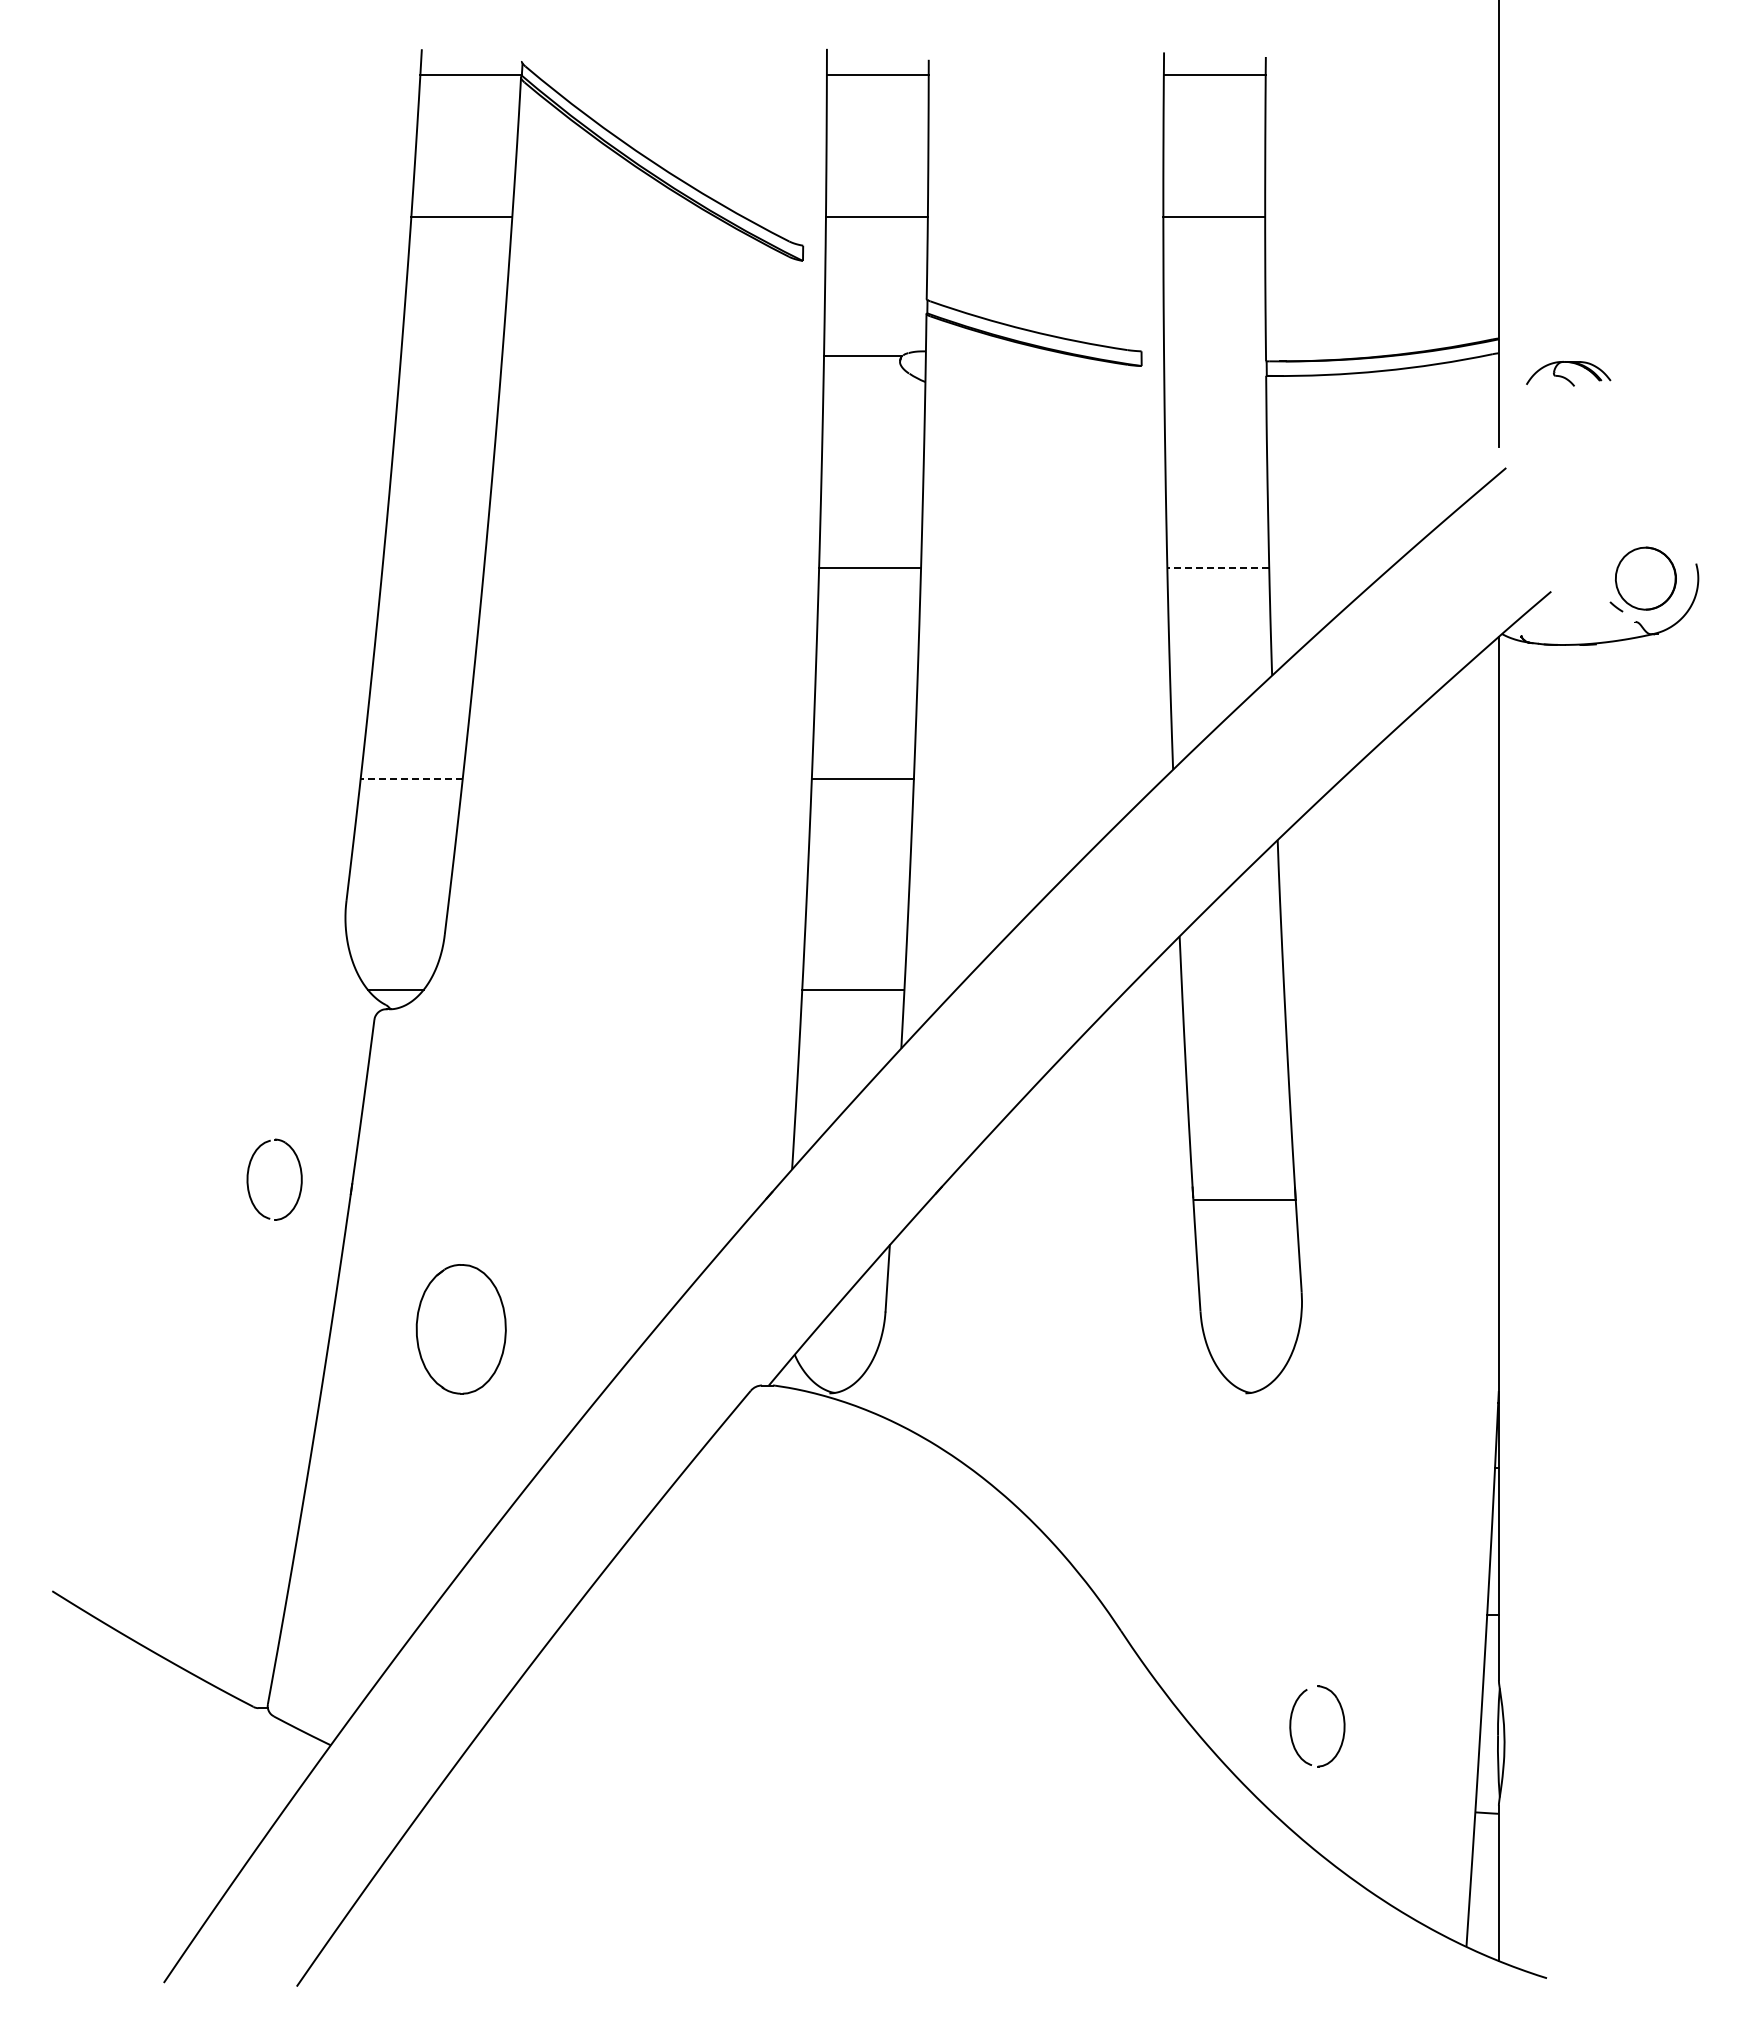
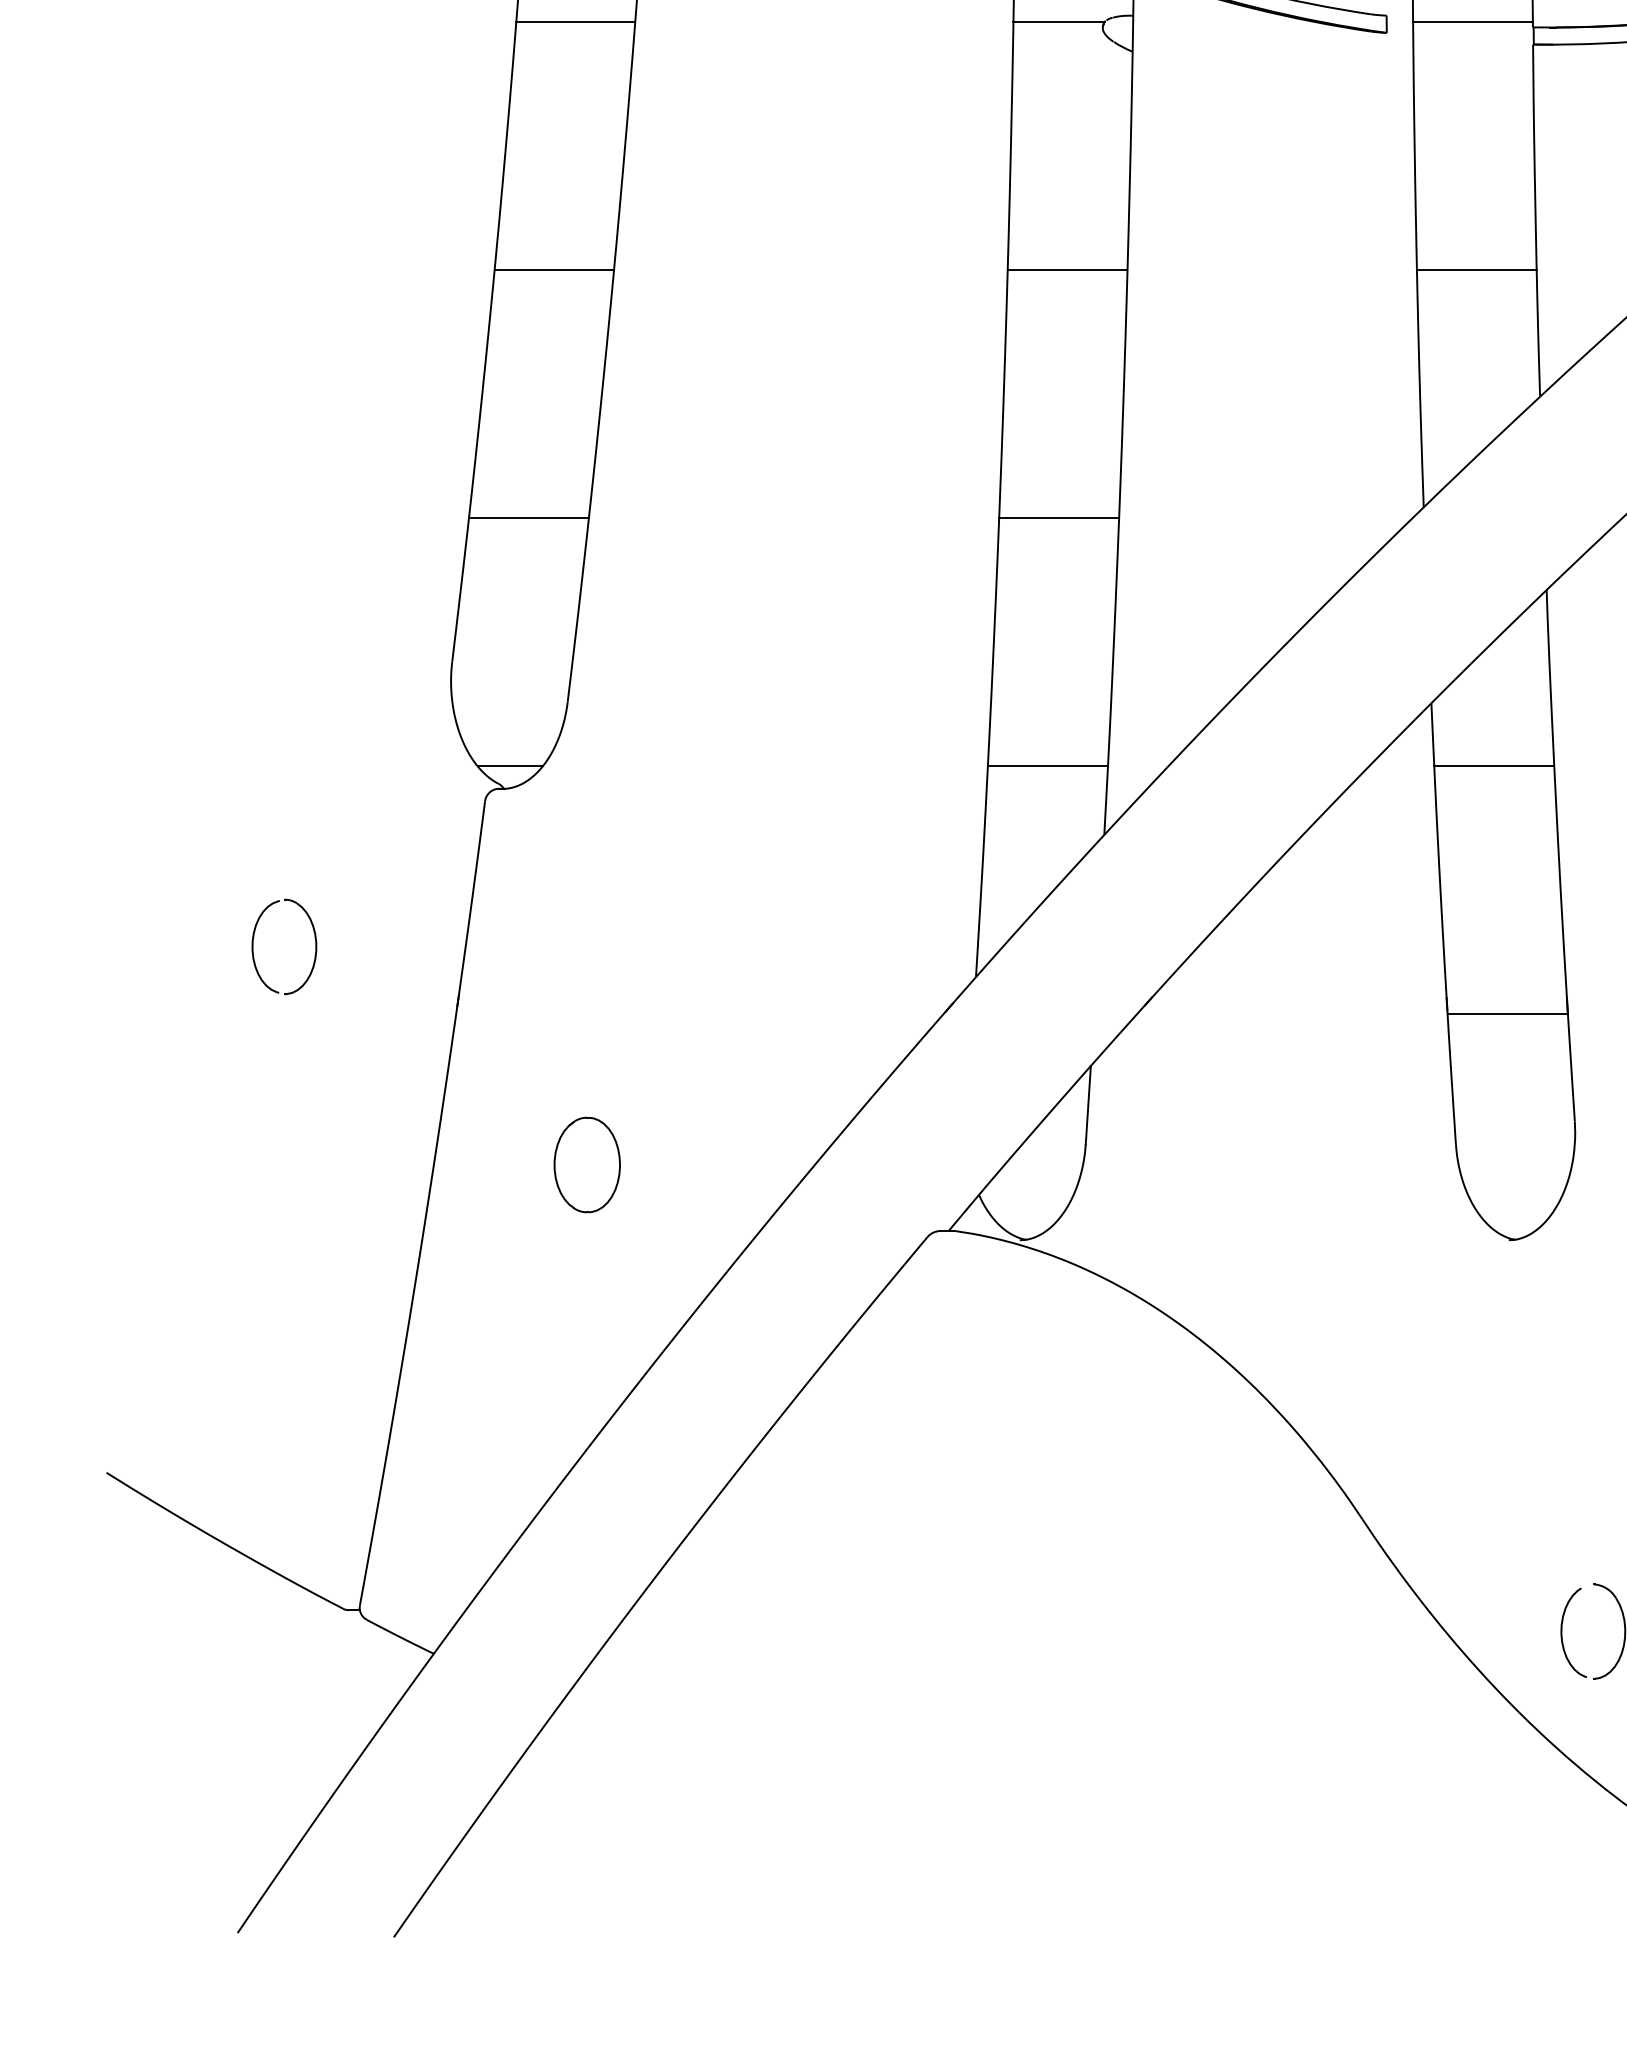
line: (451, 356) -> (575, 21), added
line: (1215, 356) -> (1473, 21), added
line: (433, 567) -> (554, 269), added
line: (1218, 567) -> (1477, 269), dashed -> solid
line: (411, 778) -> (528, 517), dashed -> solid
line: (1233, 989) -> (1494, 765), added
part: (248, 1179) -> (253, 946), moved
part: (461, 1329) -> (587, 1165), size x0.62

